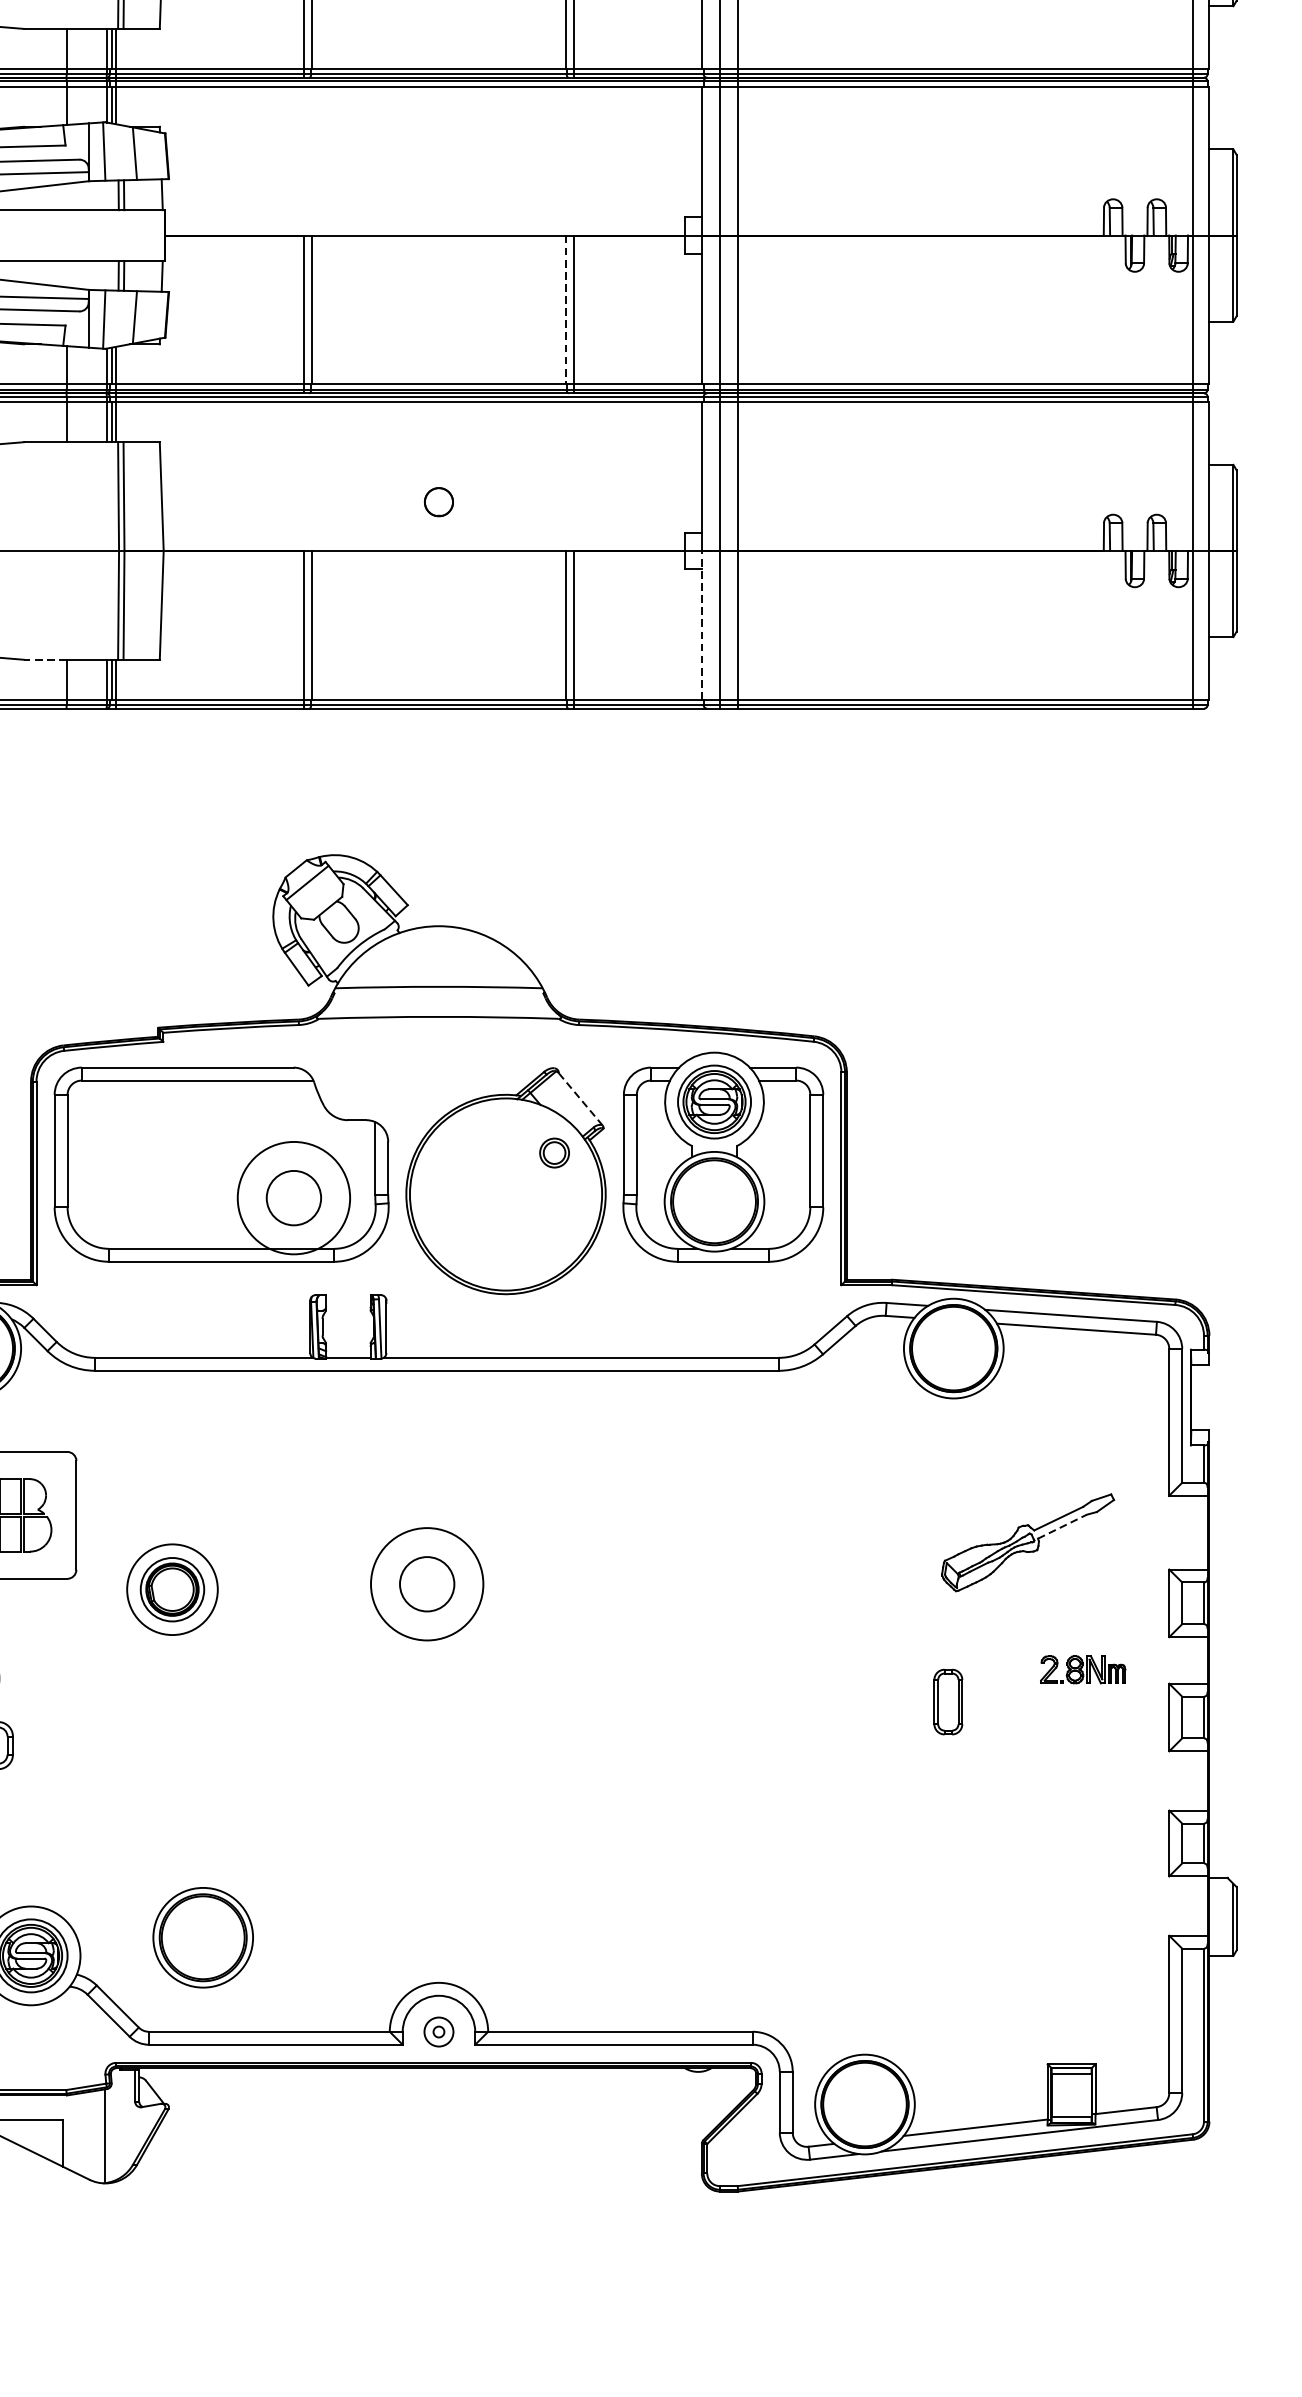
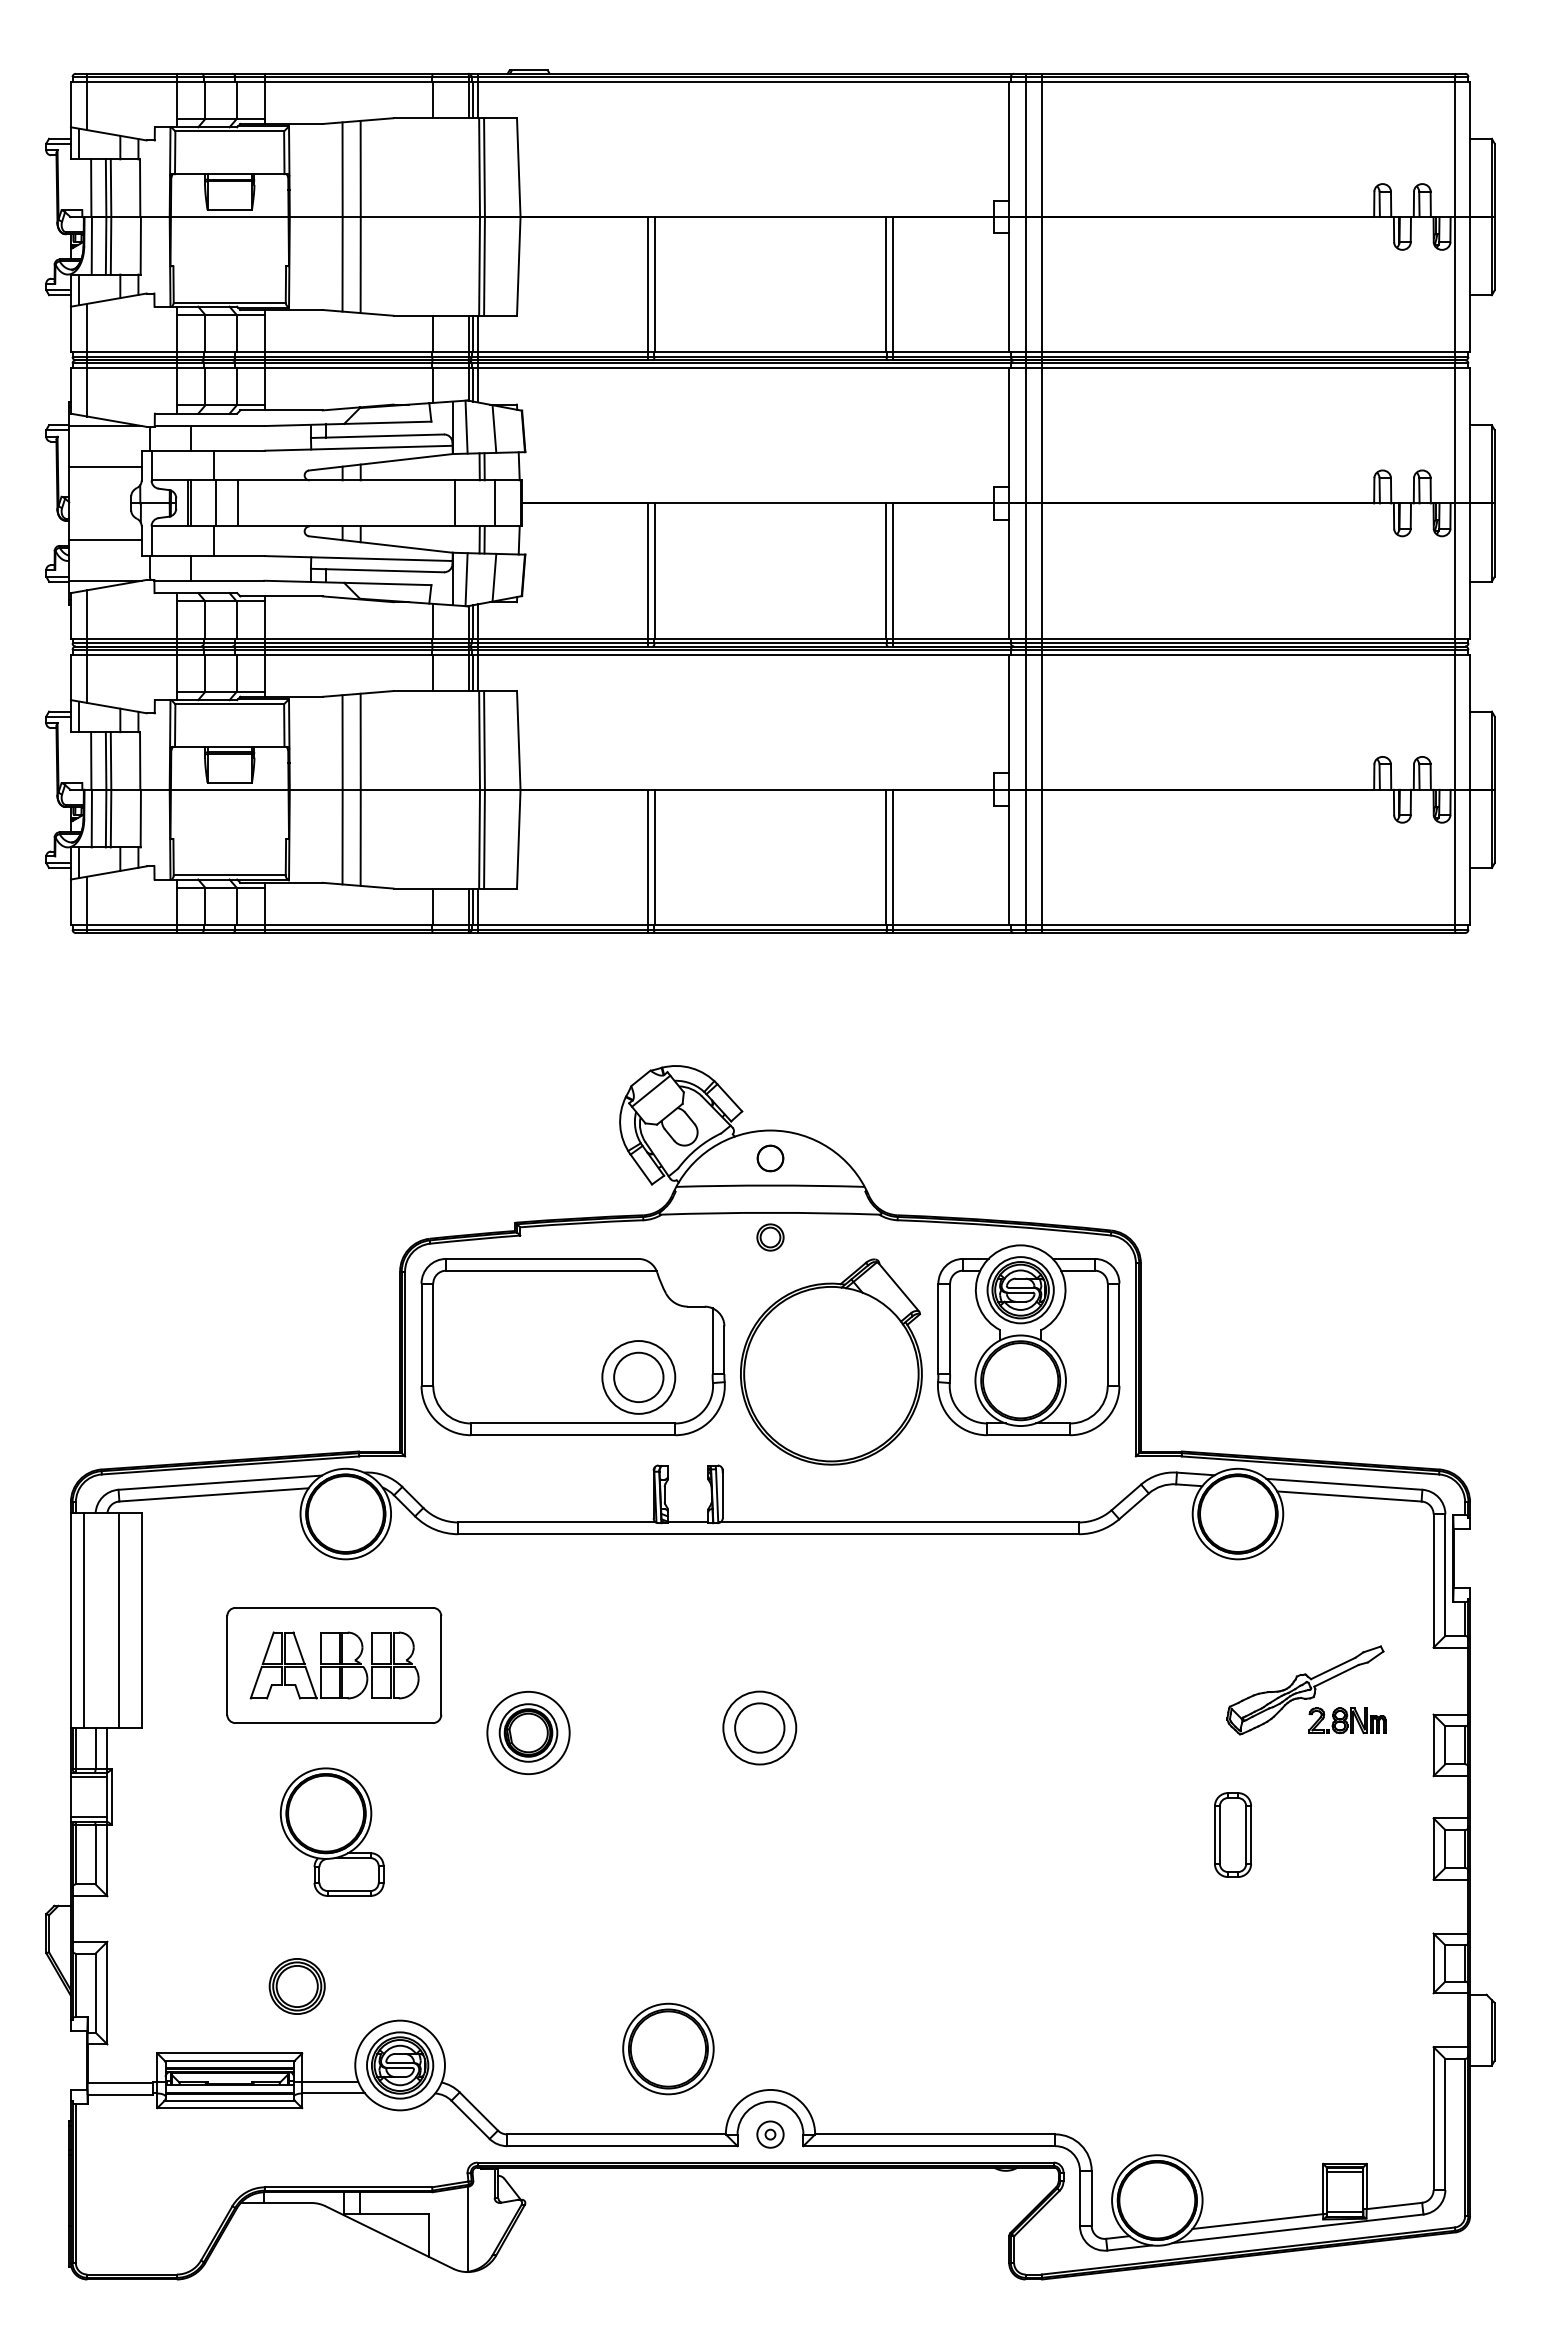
line: (92, 235) -> (455, 503), added
line: (136, 235) -> (495, 503), added
line: (565, 309) -> (885, 570), dashed -> solid
part: (438, 502) -> (770, 1158), moved
line: (702, 625) -> (1009, 857), dashed -> solid
line: (45, 659) -> (413, 888), dashed -> solid
line: (581, 1099) -> (899, 1287), dashed -> solid
part: (554, 1153) -> (770, 1237), moved
circle: (293, 1198) -> (638, 1377), size x0.71
line: (1062, 1526) -> (1336, 1675), dashed -> solid
circle: (426, 1583) -> (759, 1727), size x0.71
part: (1083, 1669) -> (1347, 1720), moved
part: (947, 1701) -> (1232, 1834), size x1.43
part: (203, 1937) -> (668, 2048), moved

